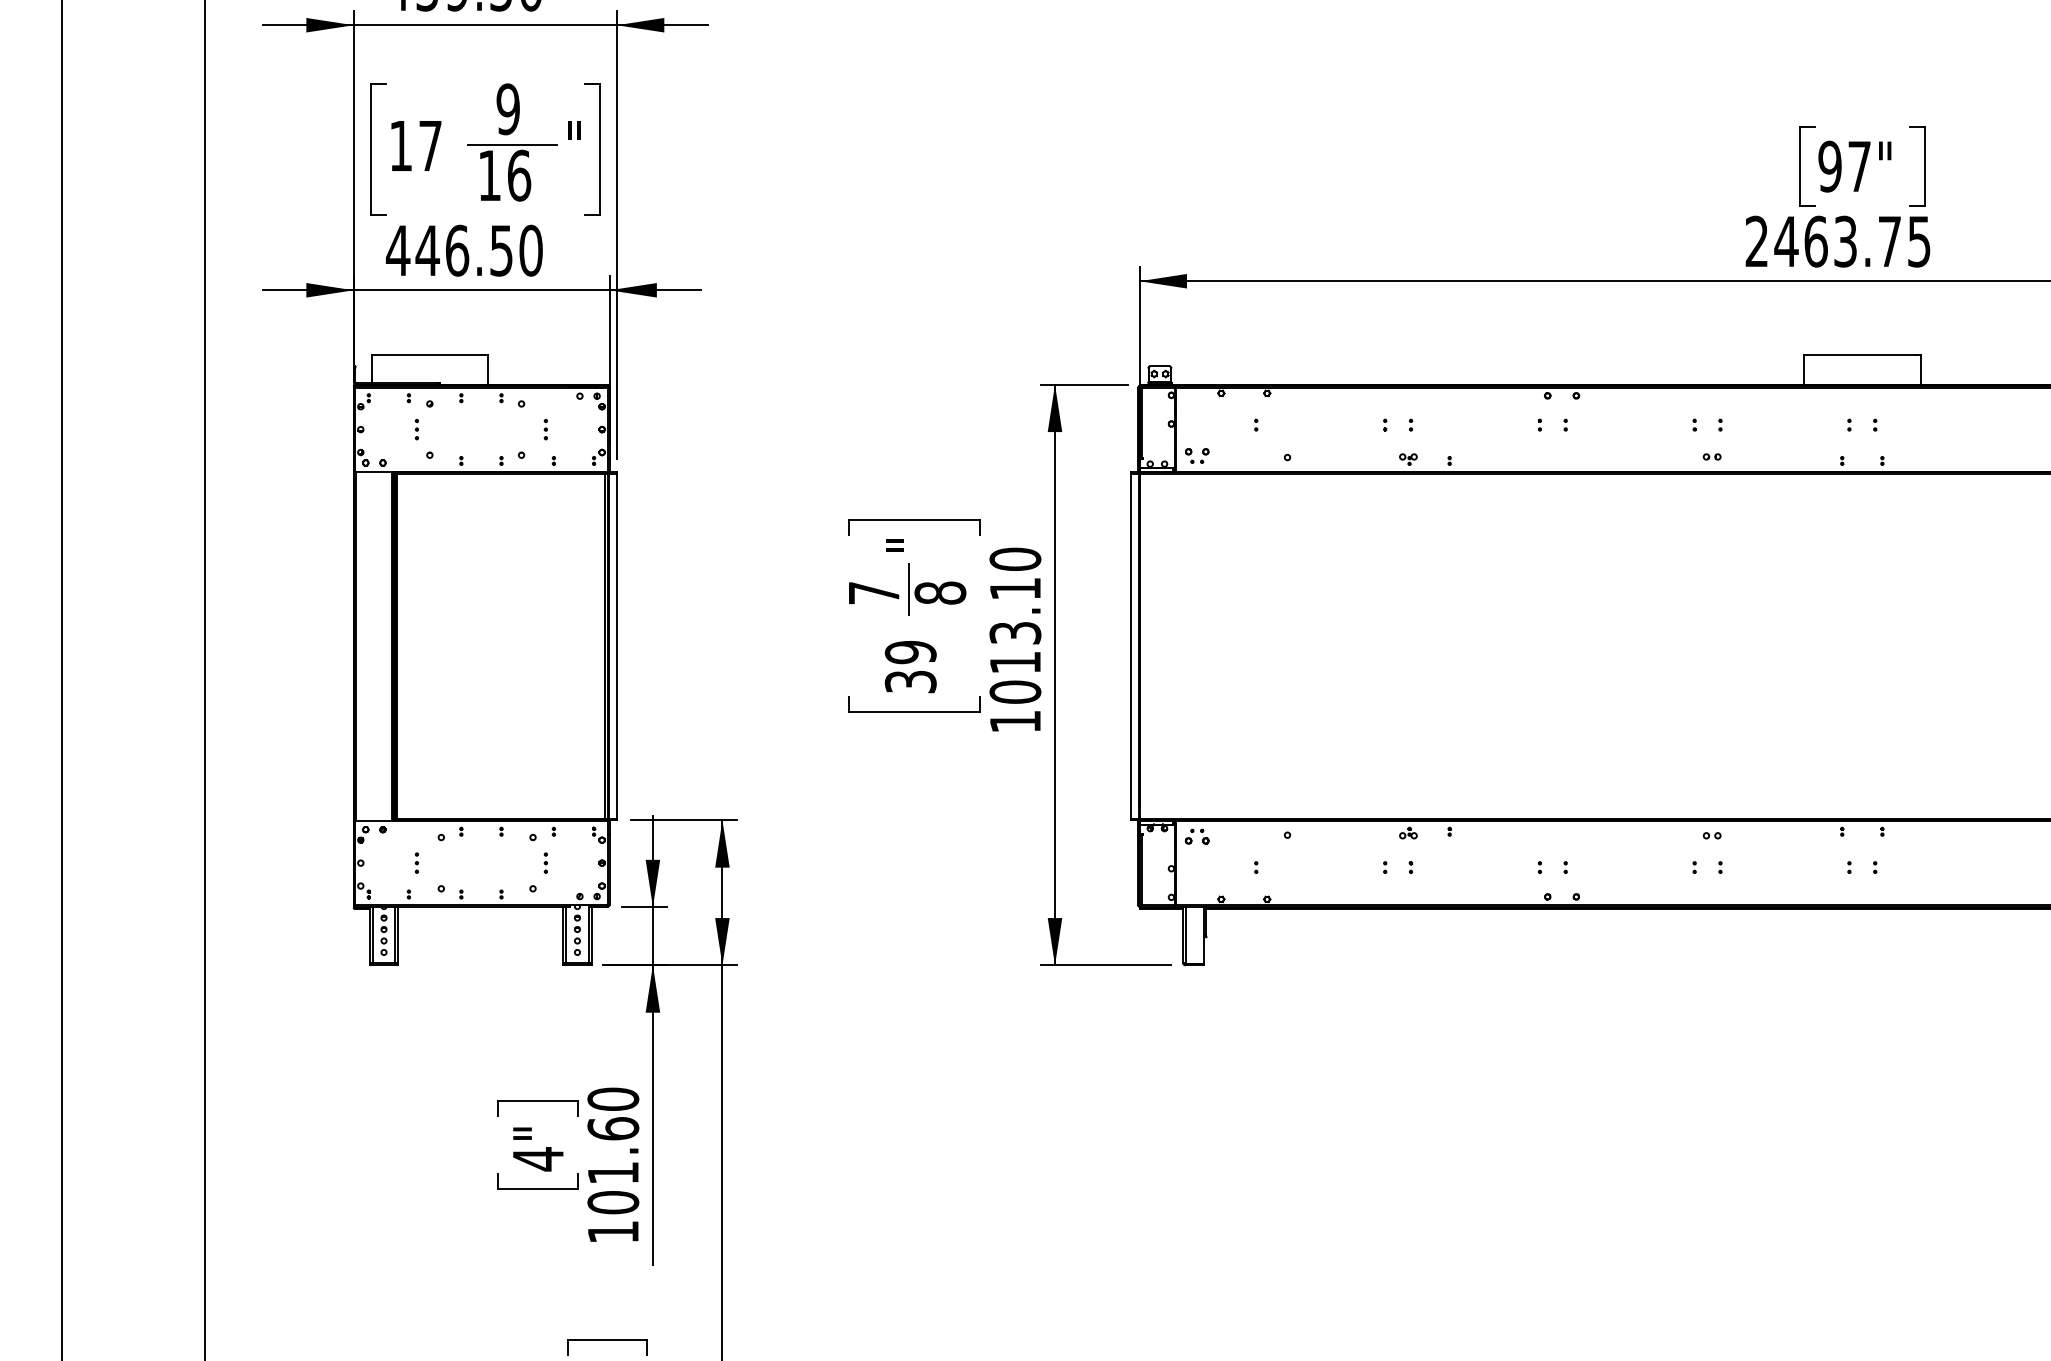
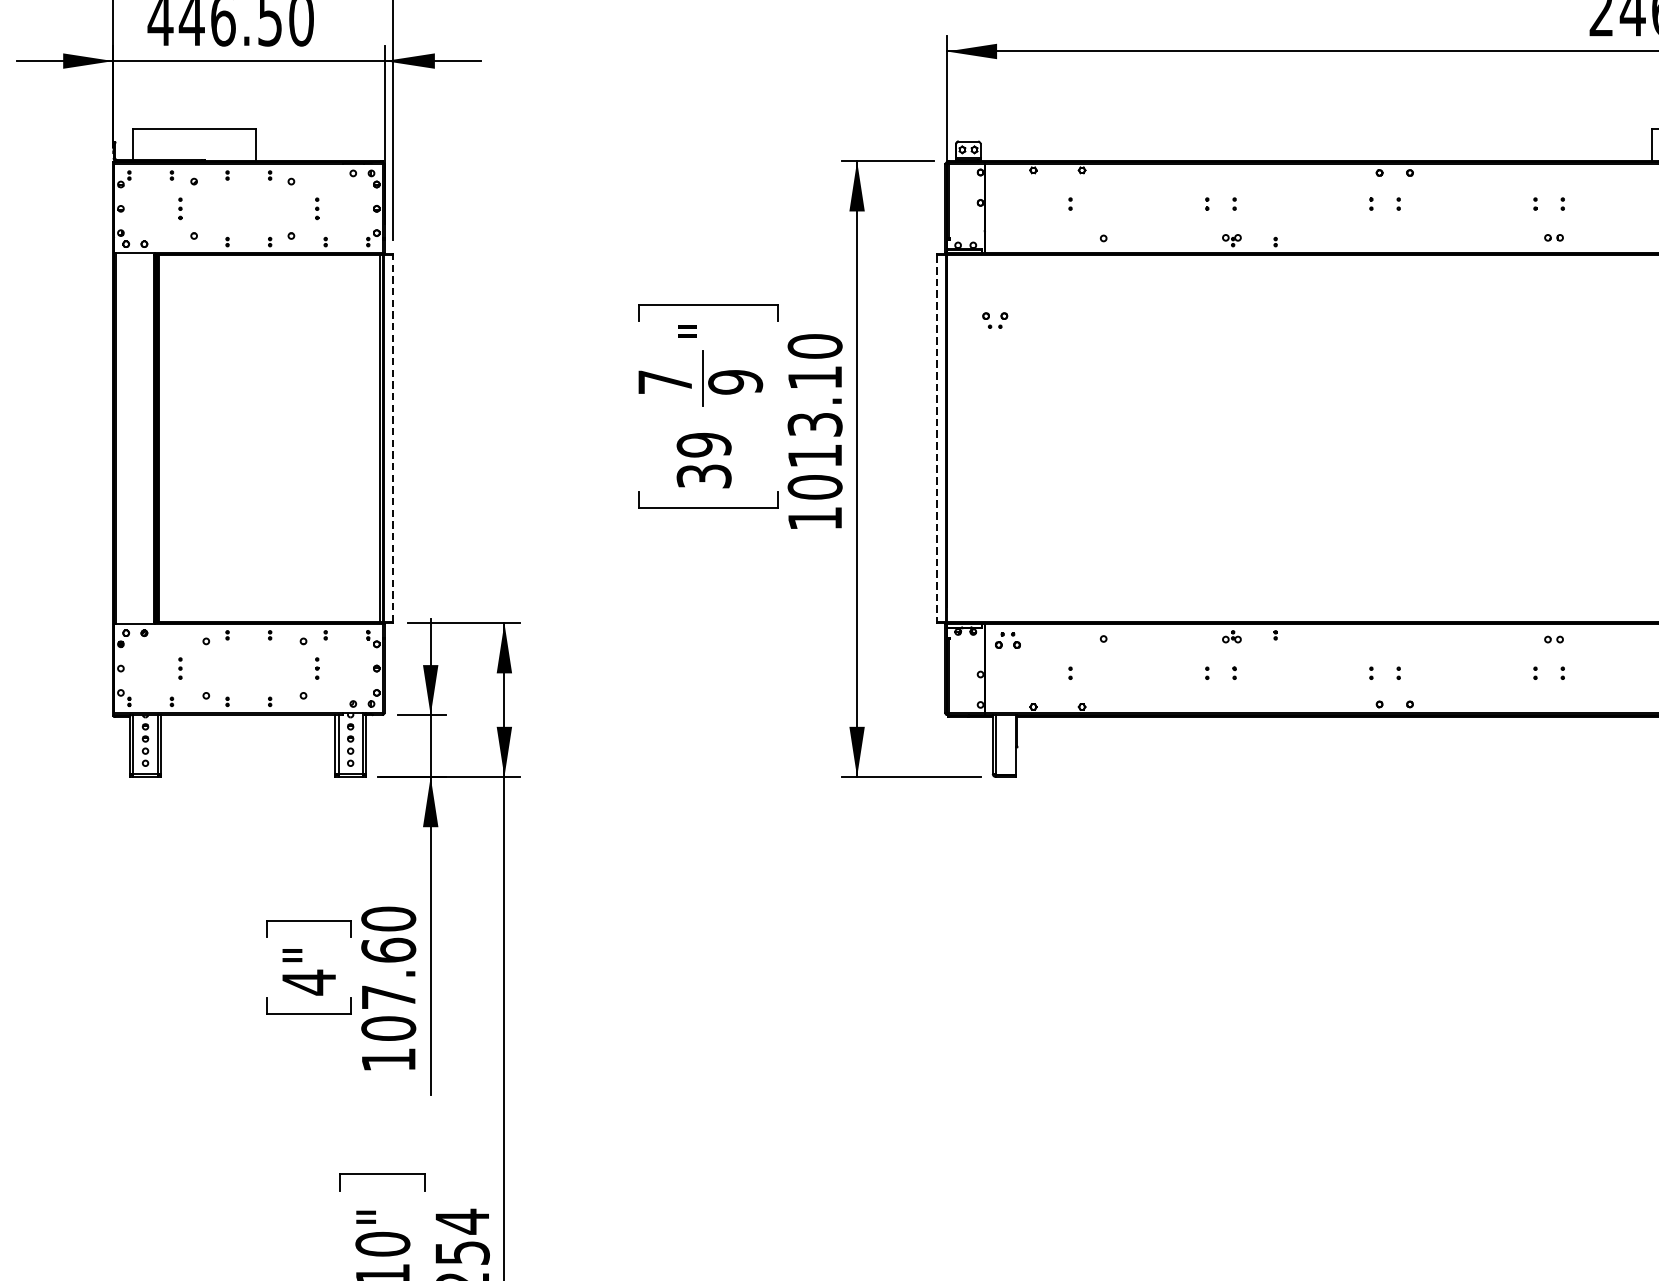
part: (1197, 455) -> (995, 320), moved
text: (940, 592) -> (735, 381), 8 -> 9
line: (616, 646) -> (392, 438), solid -> dashed
line: (1130, 646) -> (937, 438), solid -> dashed
text: (613, 1172) -> (388, 996), 101.60 -> 107.60

